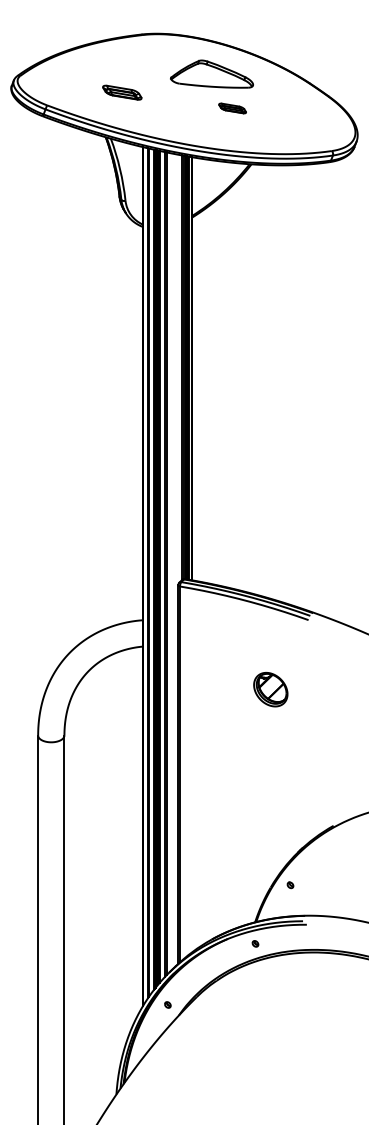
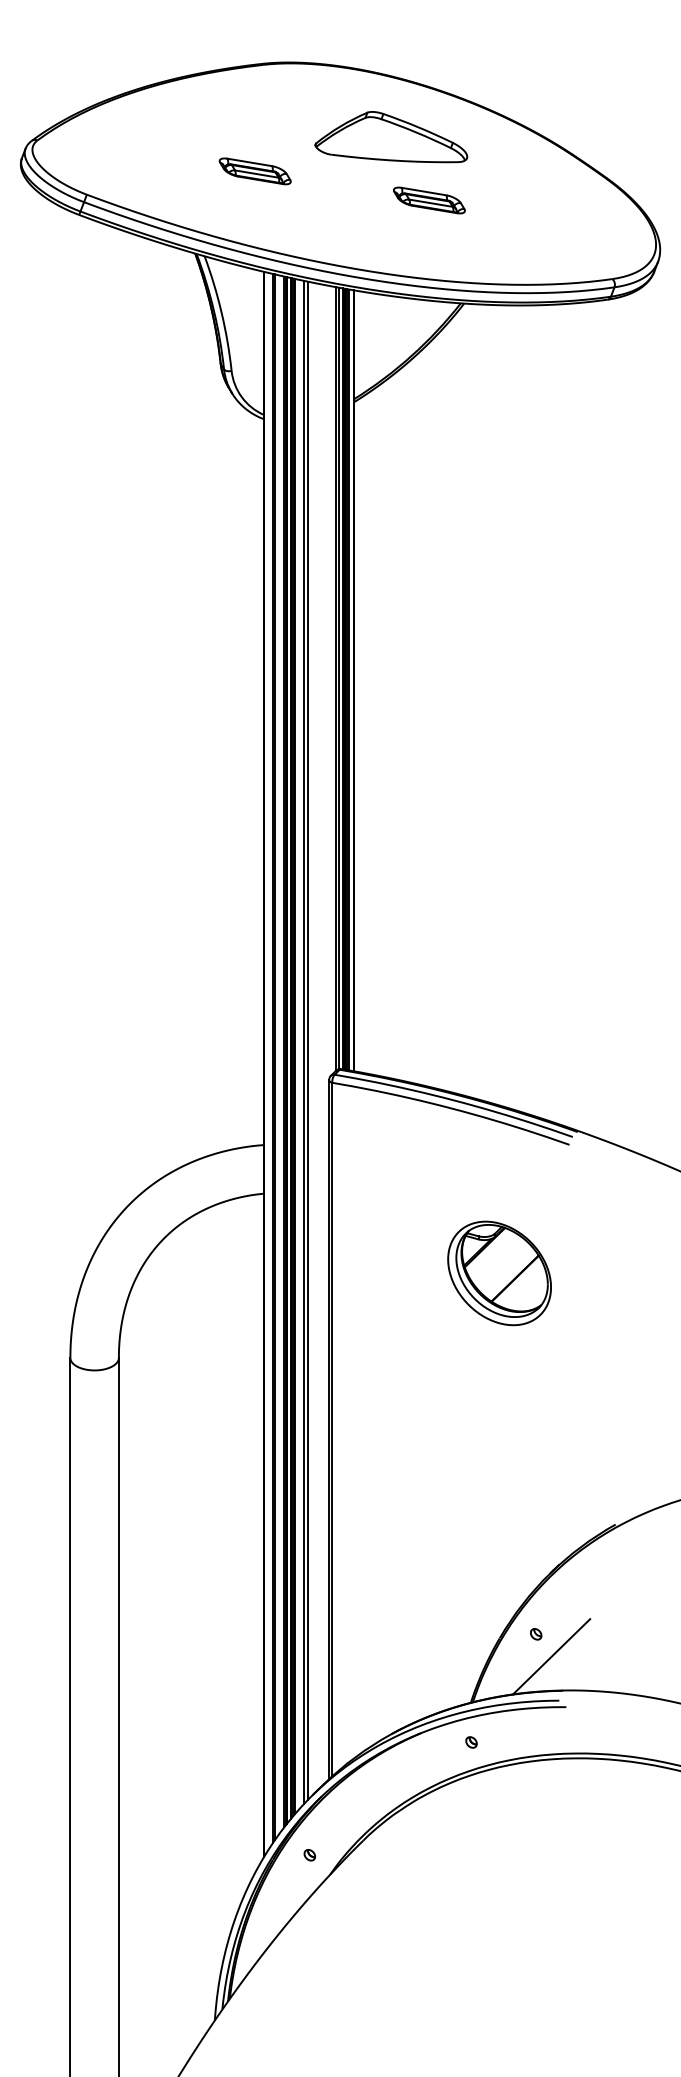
part: (122, 92) -> (255, 170), moved
part: (232, 108) -> (429, 200), size x1.43
part: (270, 689) -> (499, 1272), size x1.67
line: (298, 897) -> (550, 1656), added

